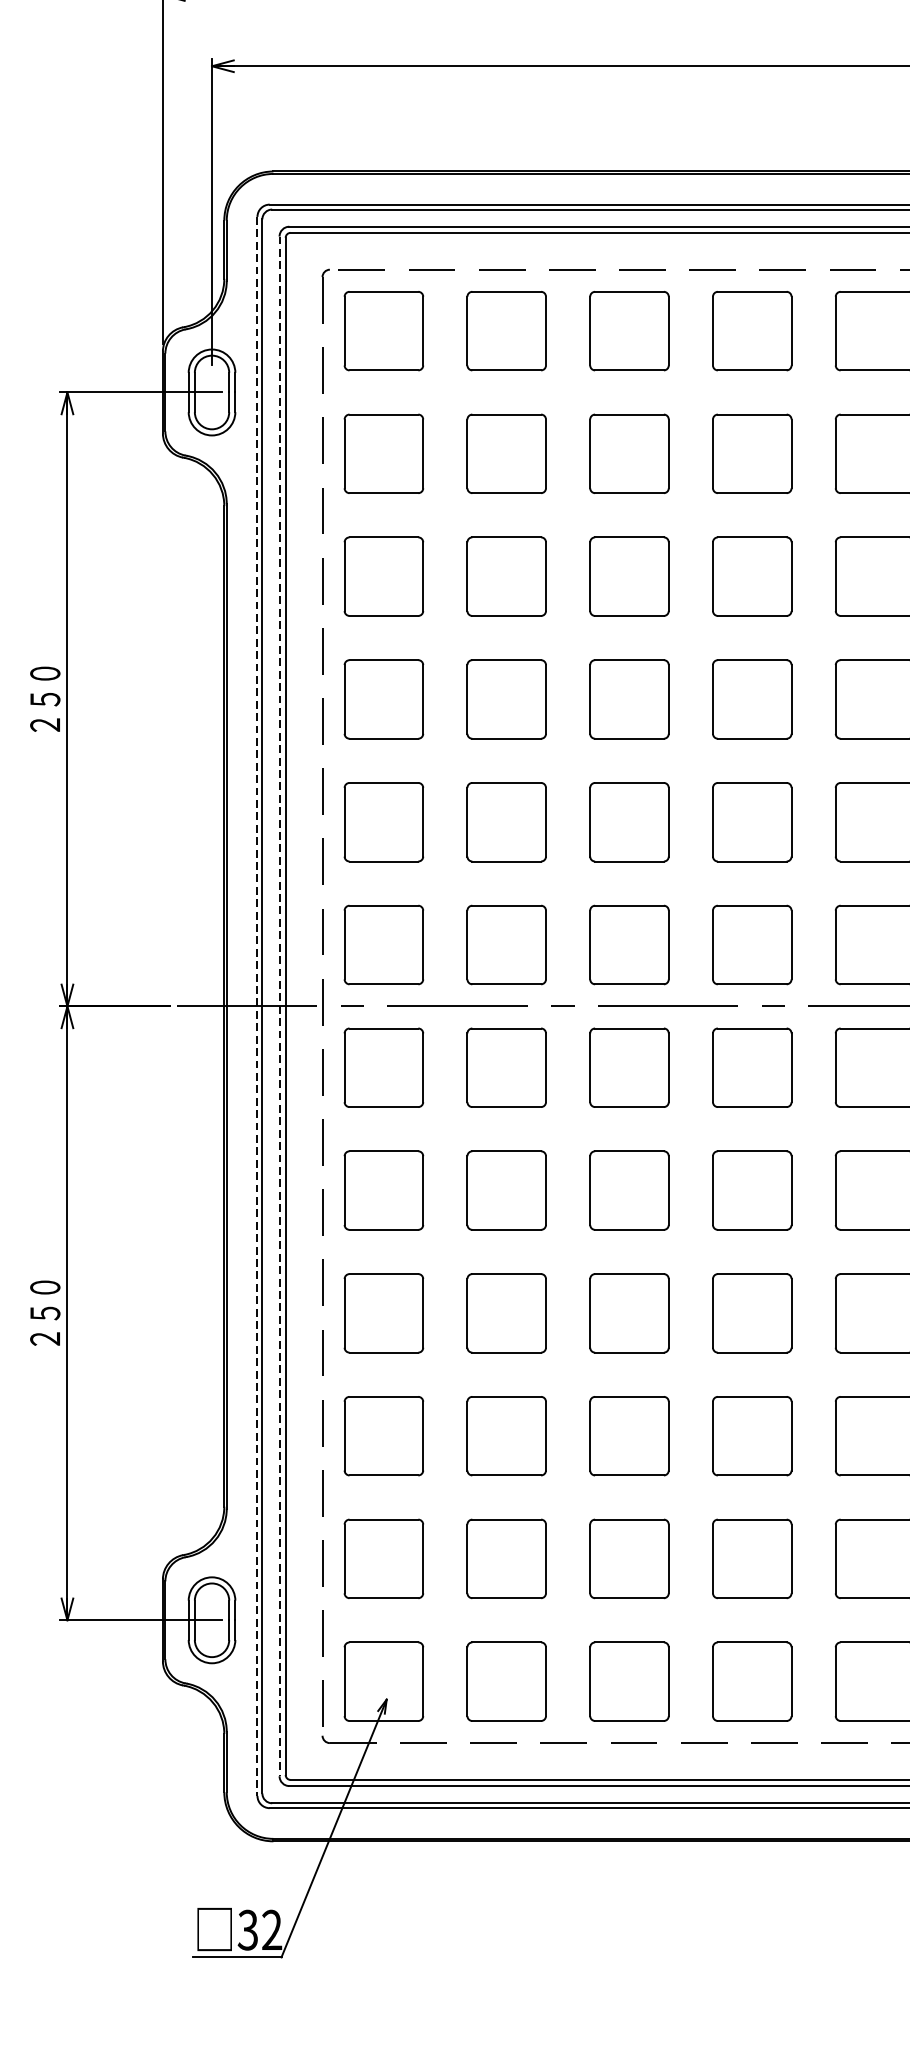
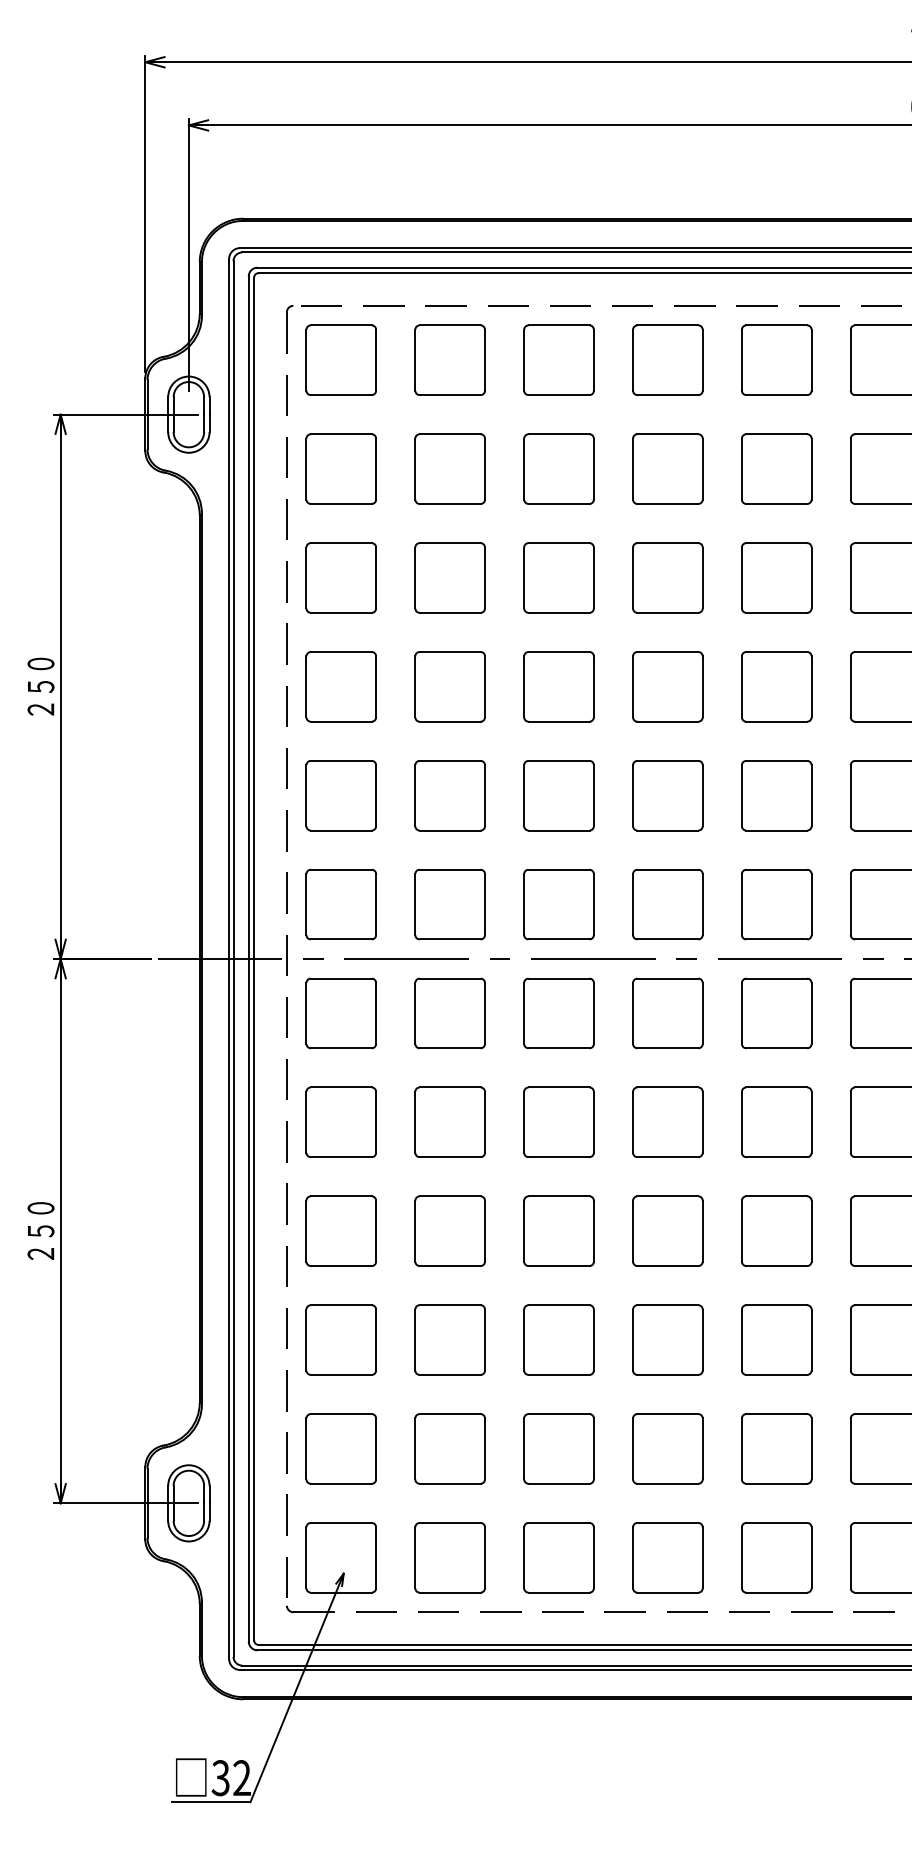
line: (257, 1006) -> (229, 959), dashed -> solid
line: (279, 1006) -> (248, 959), dashed -> solid

